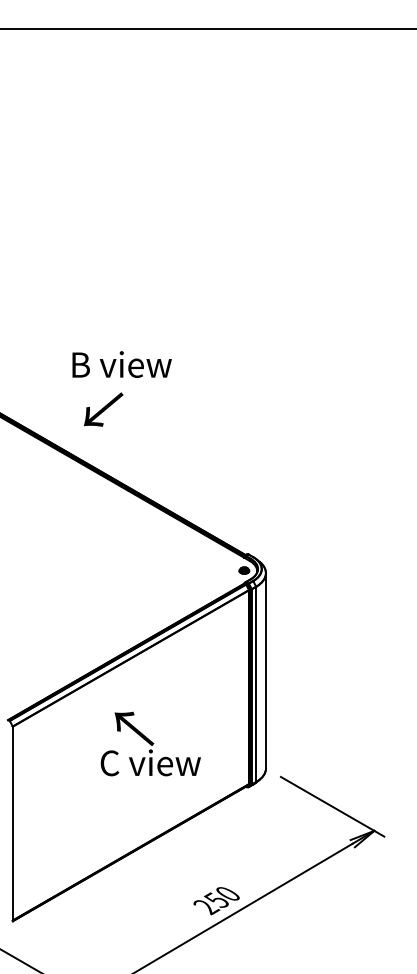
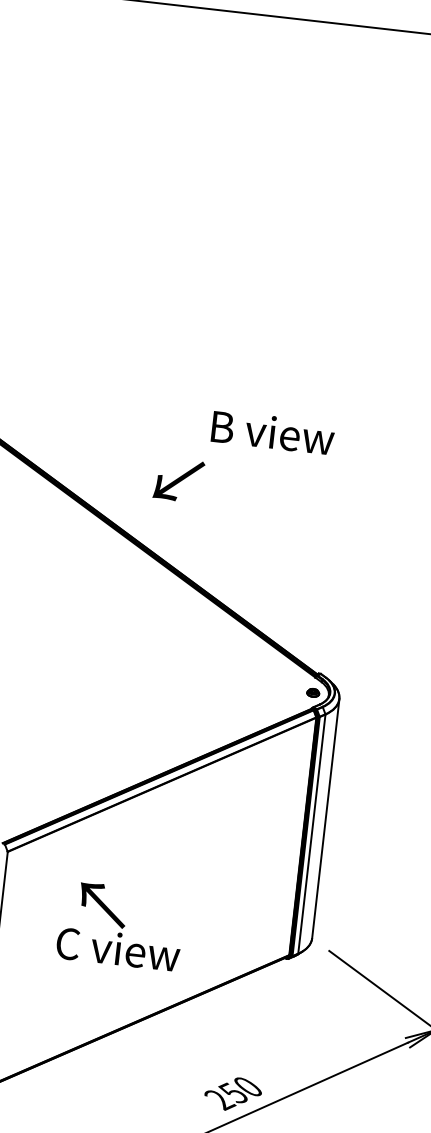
text: (121, 364) -> (272, 432), moved
text: (103, 409) -> (178, 480), moved
text: (150, 743) -> (120, 925), moved

